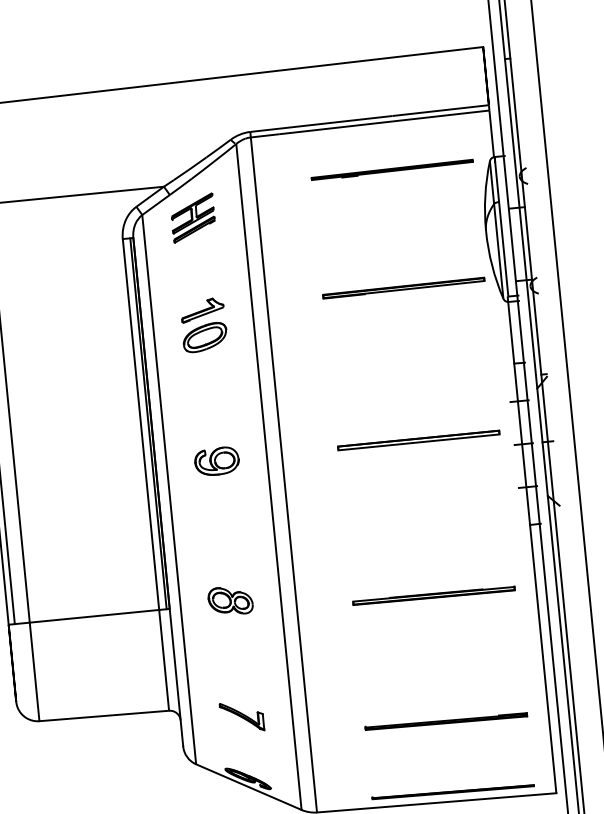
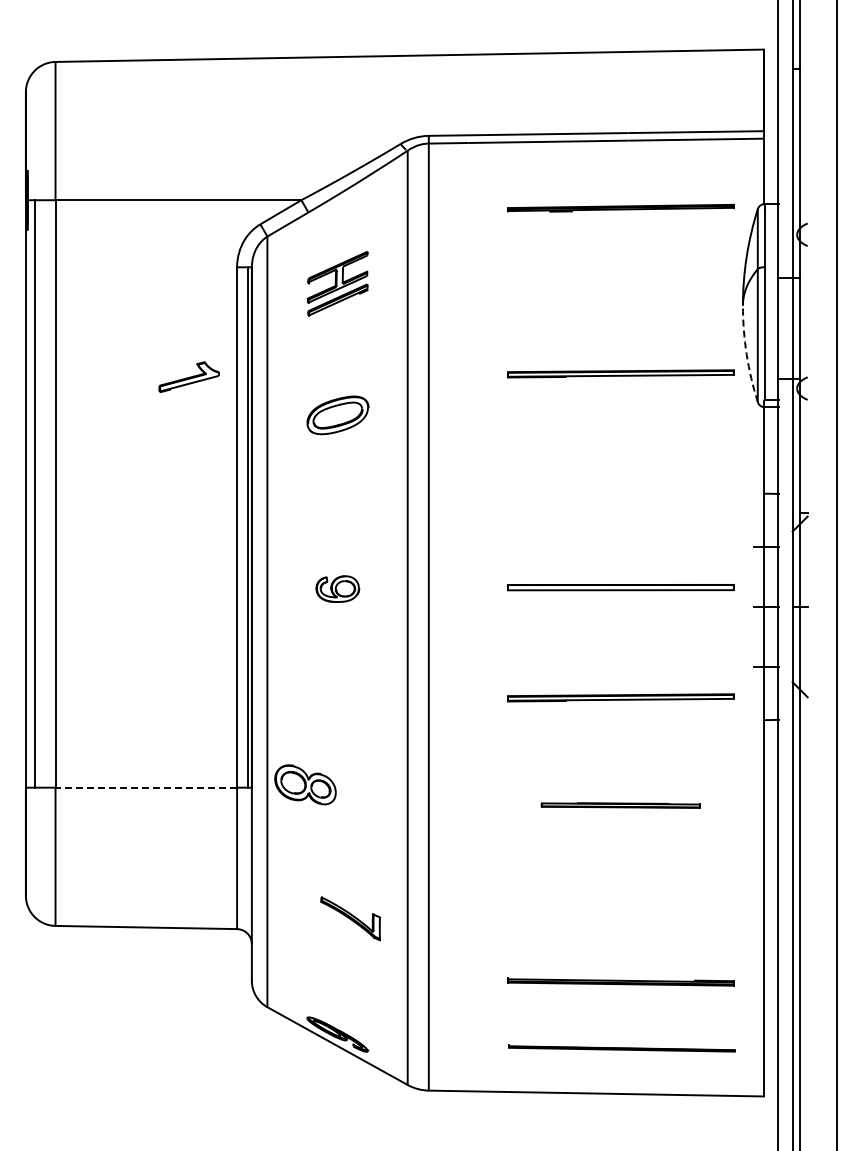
part: (193, 217) -> (337, 283), moved
arc: (492, 265) -> (746, 354), solid -> dashed
part: (202, 309) -> (188, 376), moved
part: (216, 460) -> (337, 588), size x0.7
part: (426, 518) -> (620, 697), added
part: (433, 595) -> (620, 805), size x0.7
part: (230, 600) -> (305, 784), moved
line: (94, 616) -> (146, 787), solid -> dashed
part: (241, 716) -> (350, 918), moved
part: (452, 791) -> (621, 1048), moved

